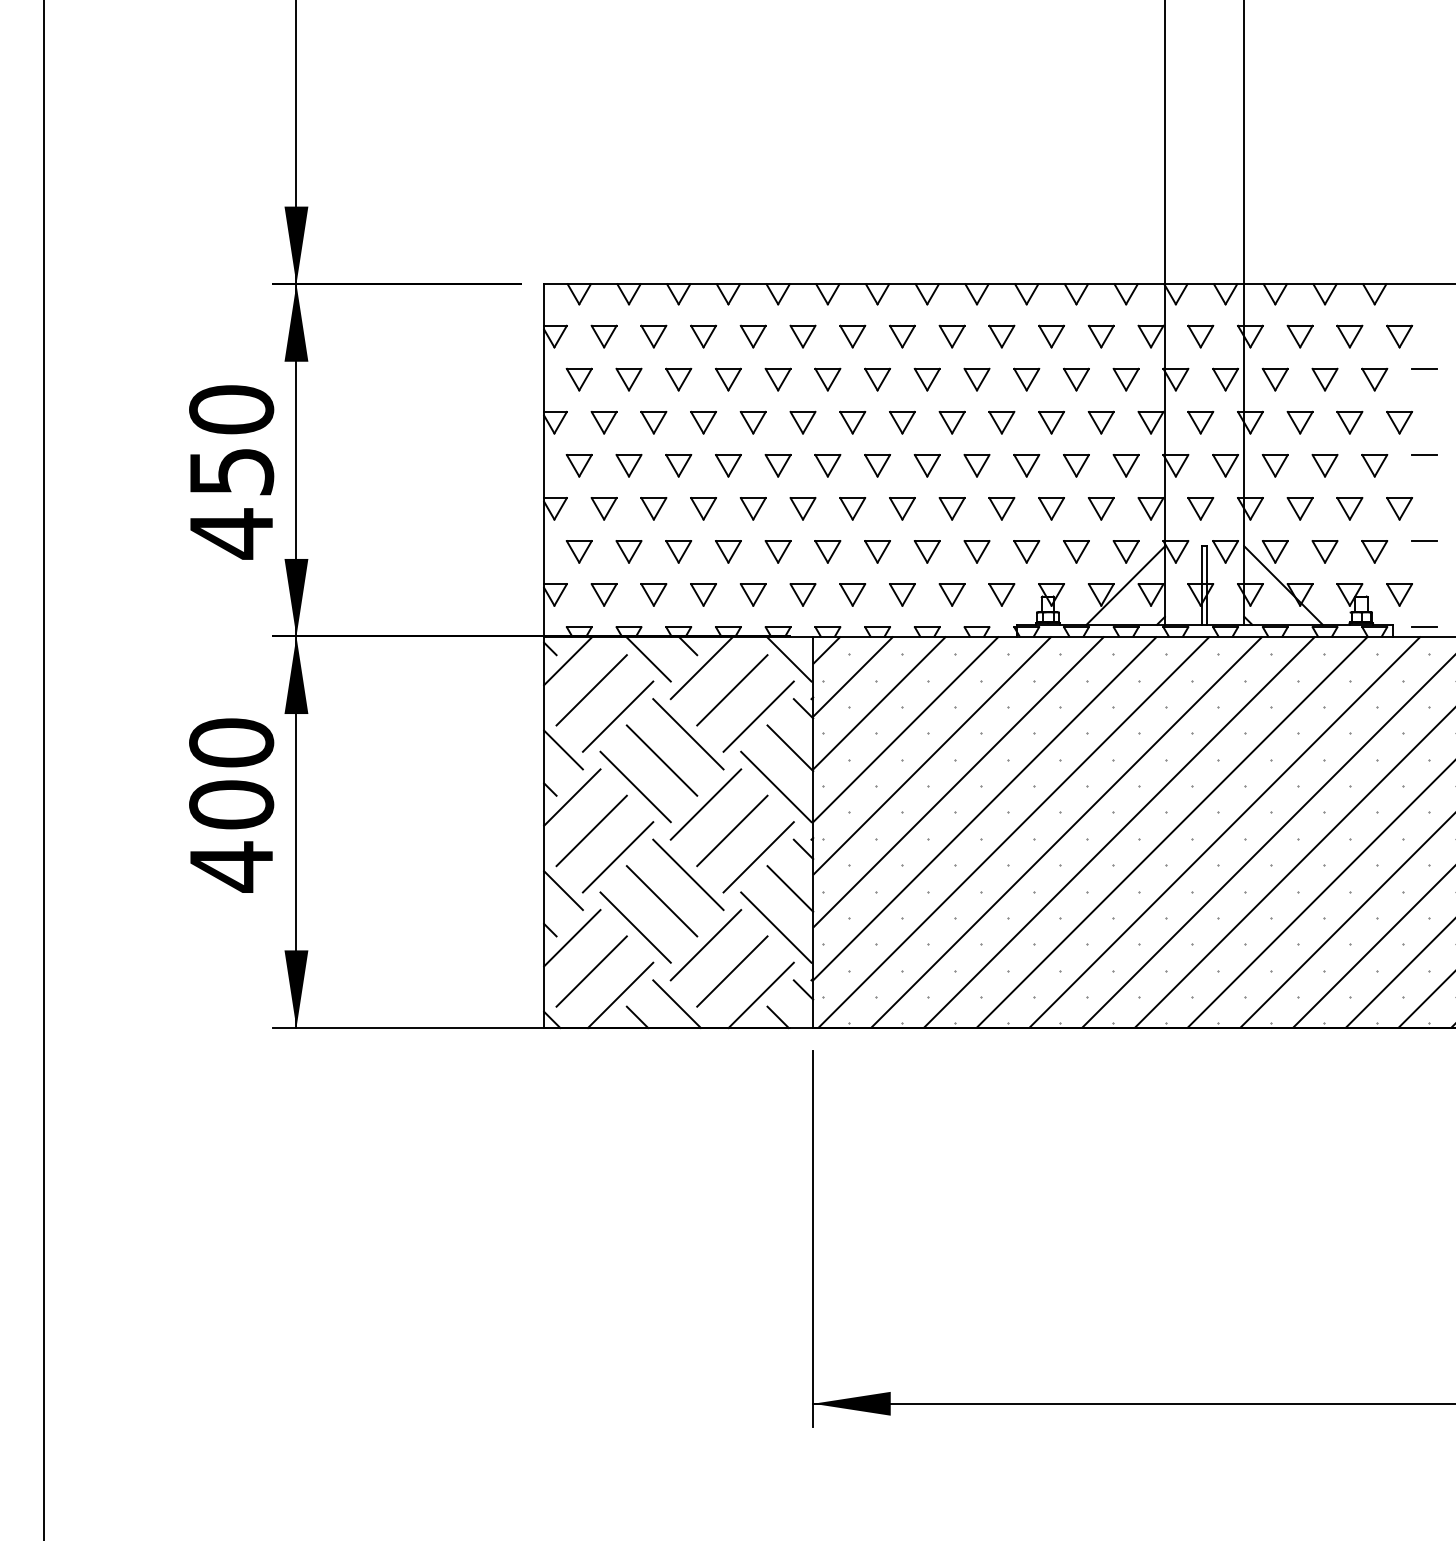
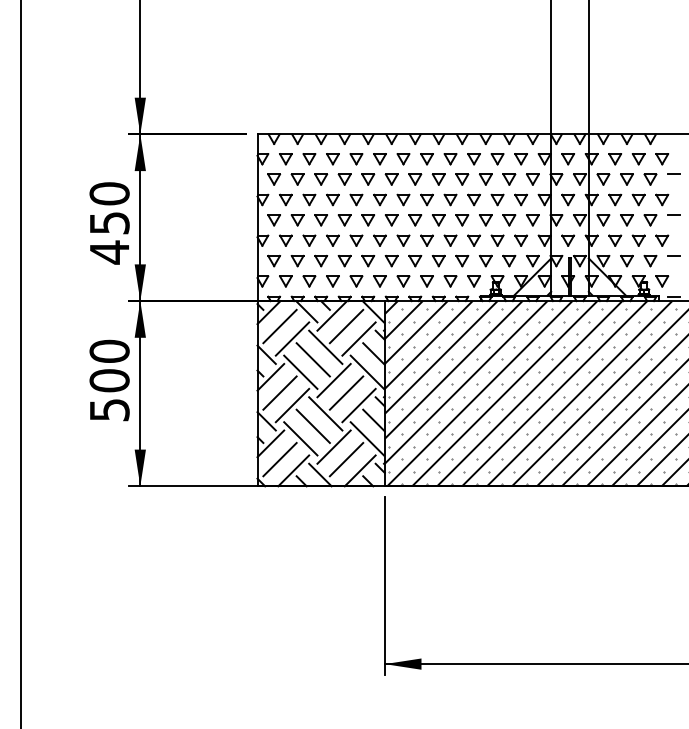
text: (231, 867) -> (109, 410), 400 -> 500

